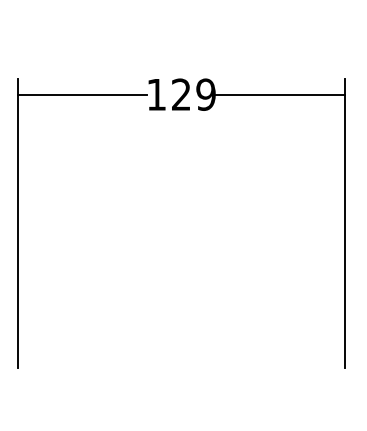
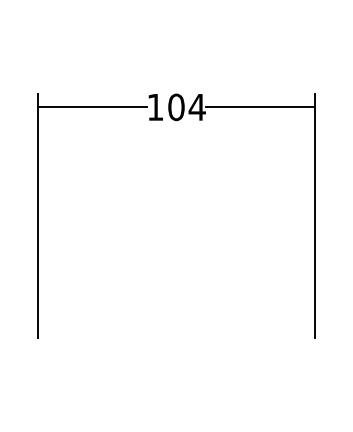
text: (193, 94) -> (186, 107), 129 -> 104

